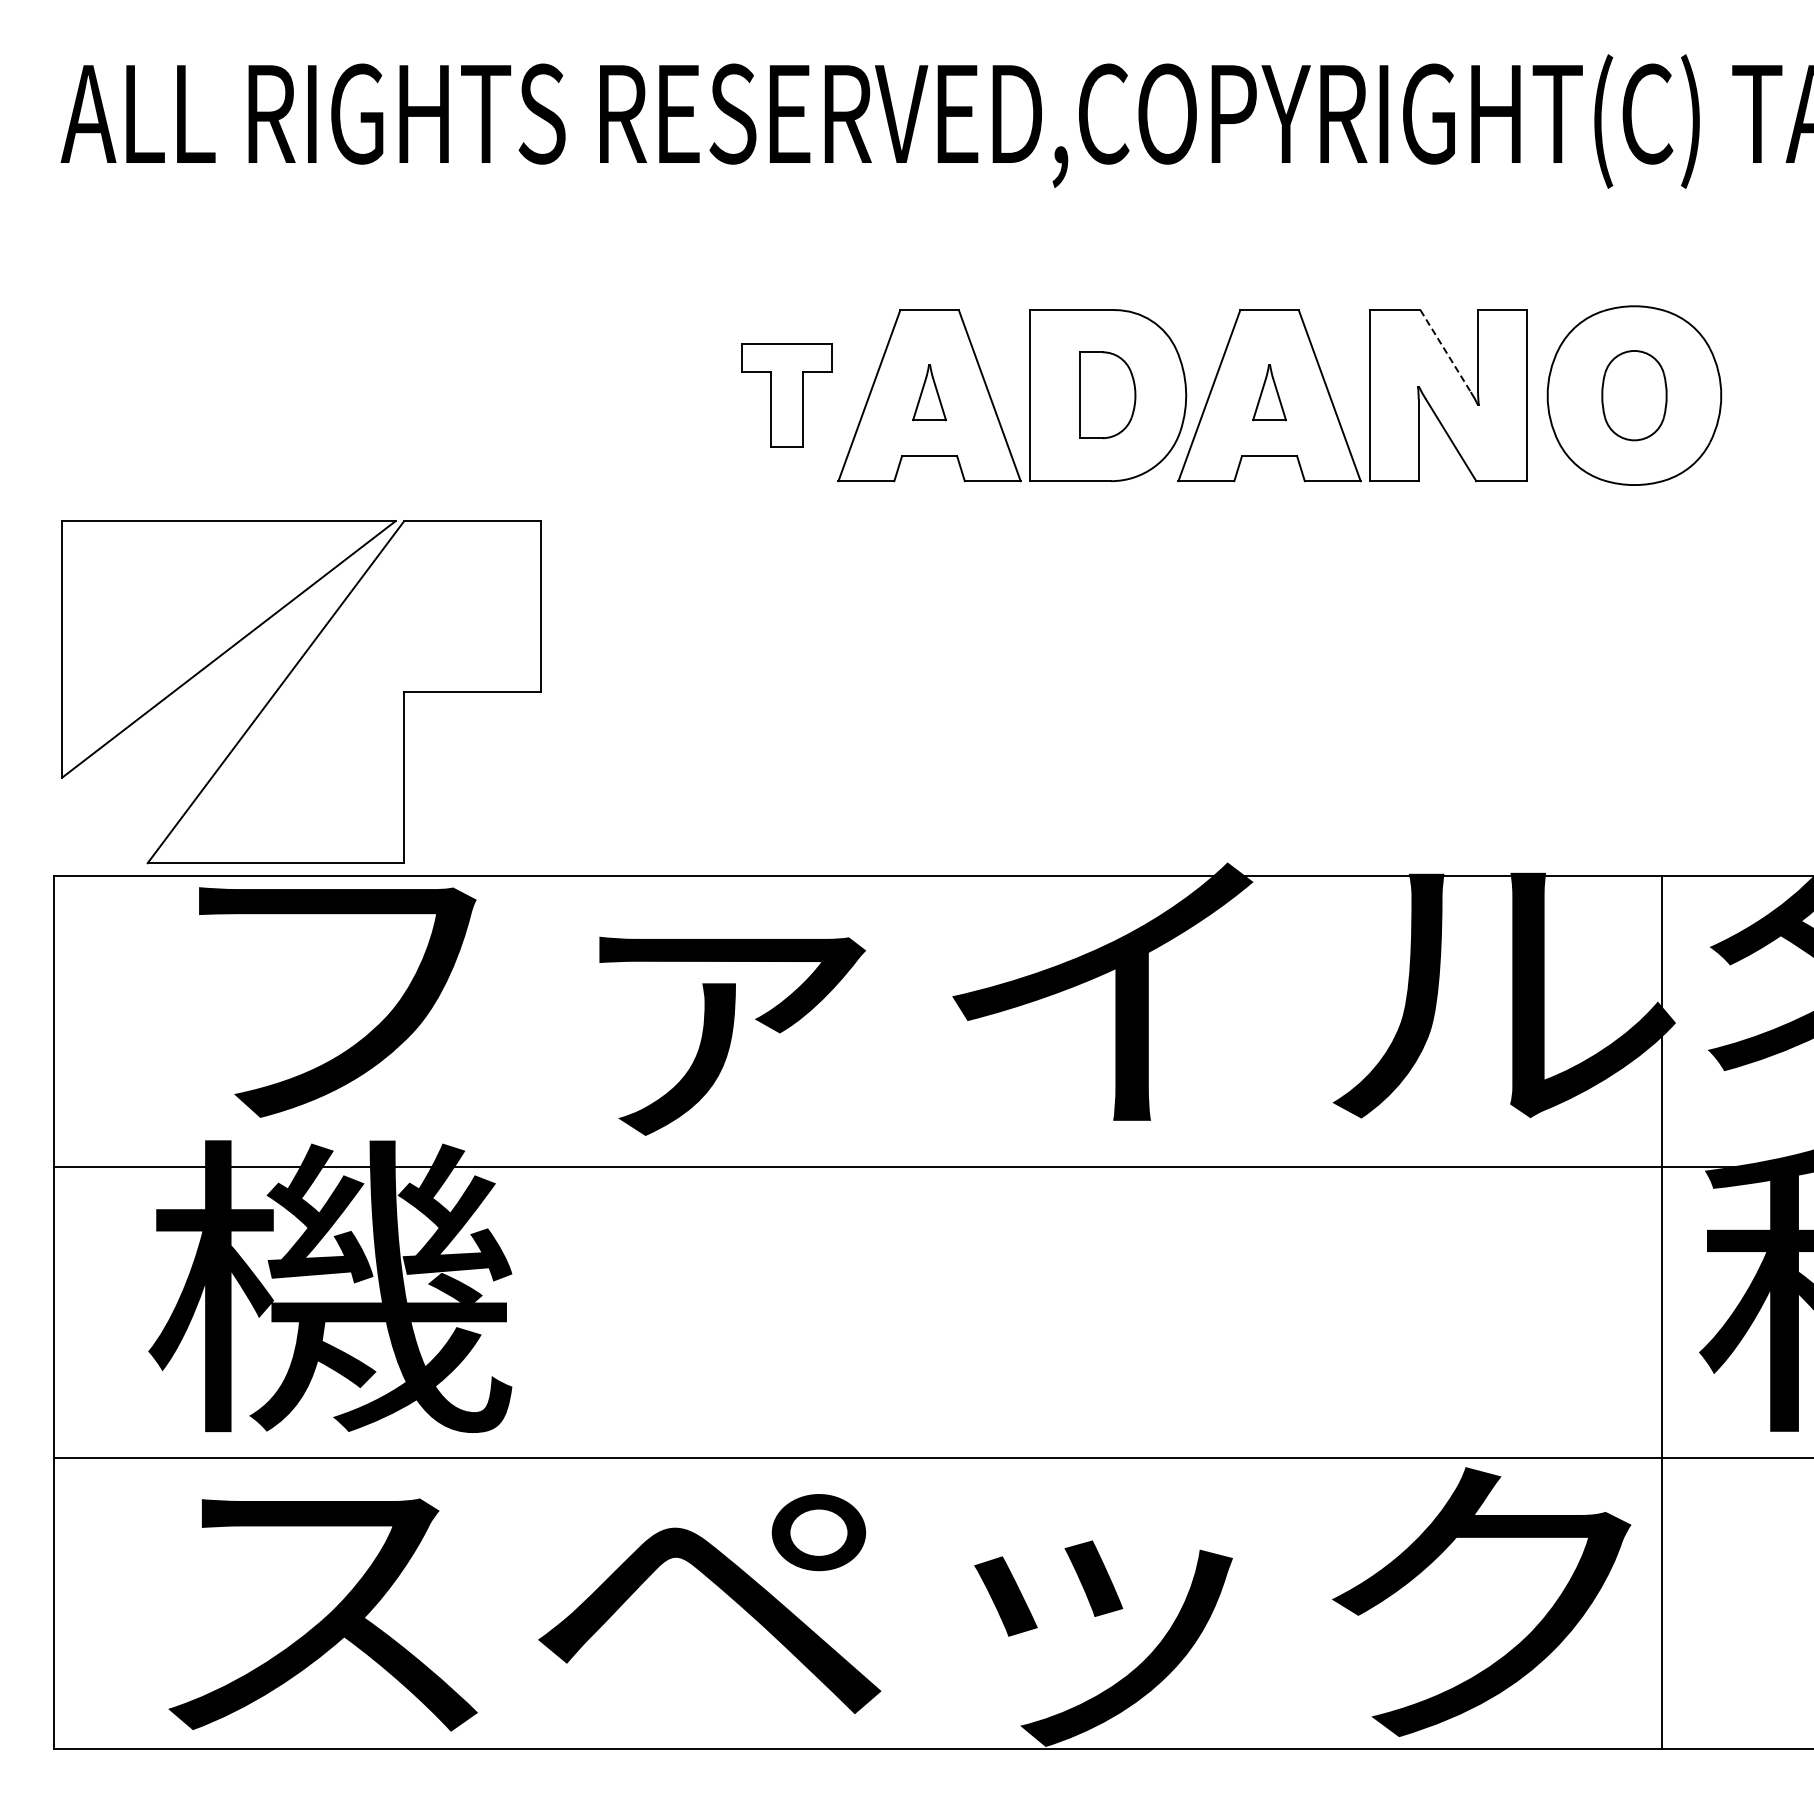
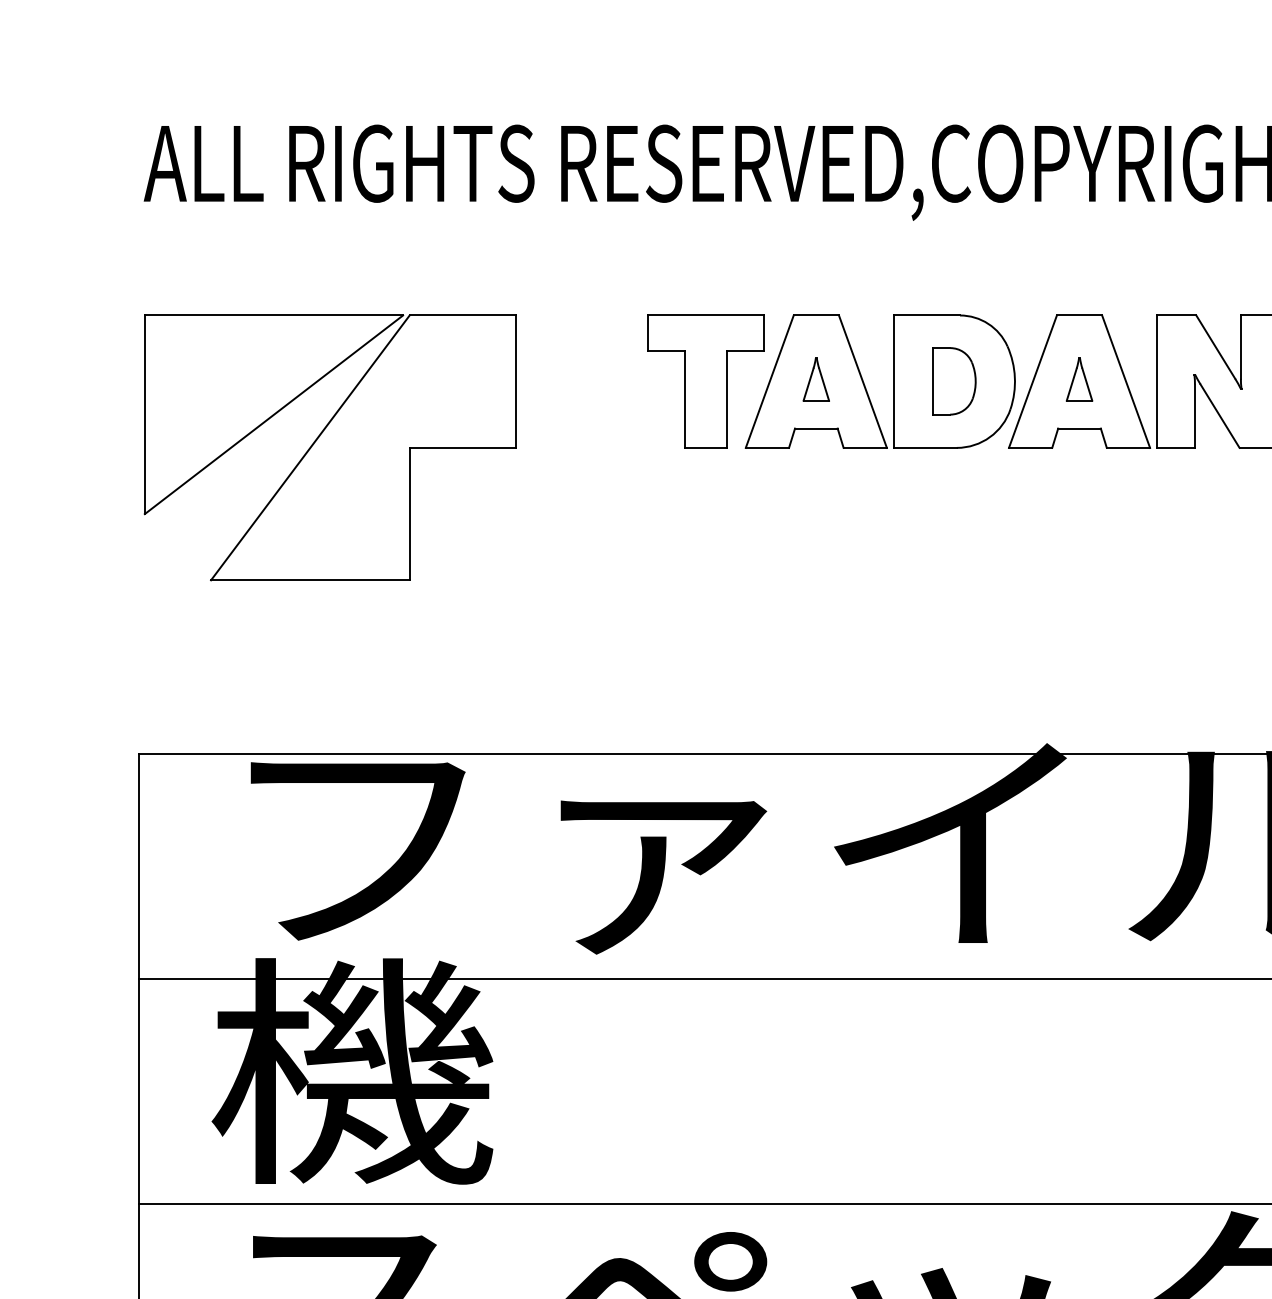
line: (1445, 351) -> (1215, 347), dashed -> solid
part: (786, 395) -> (705, 381), size x1.67
part: (301, 692) -> (330, 448), moved

